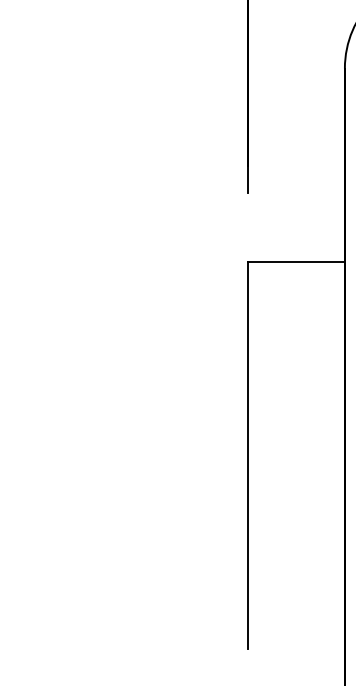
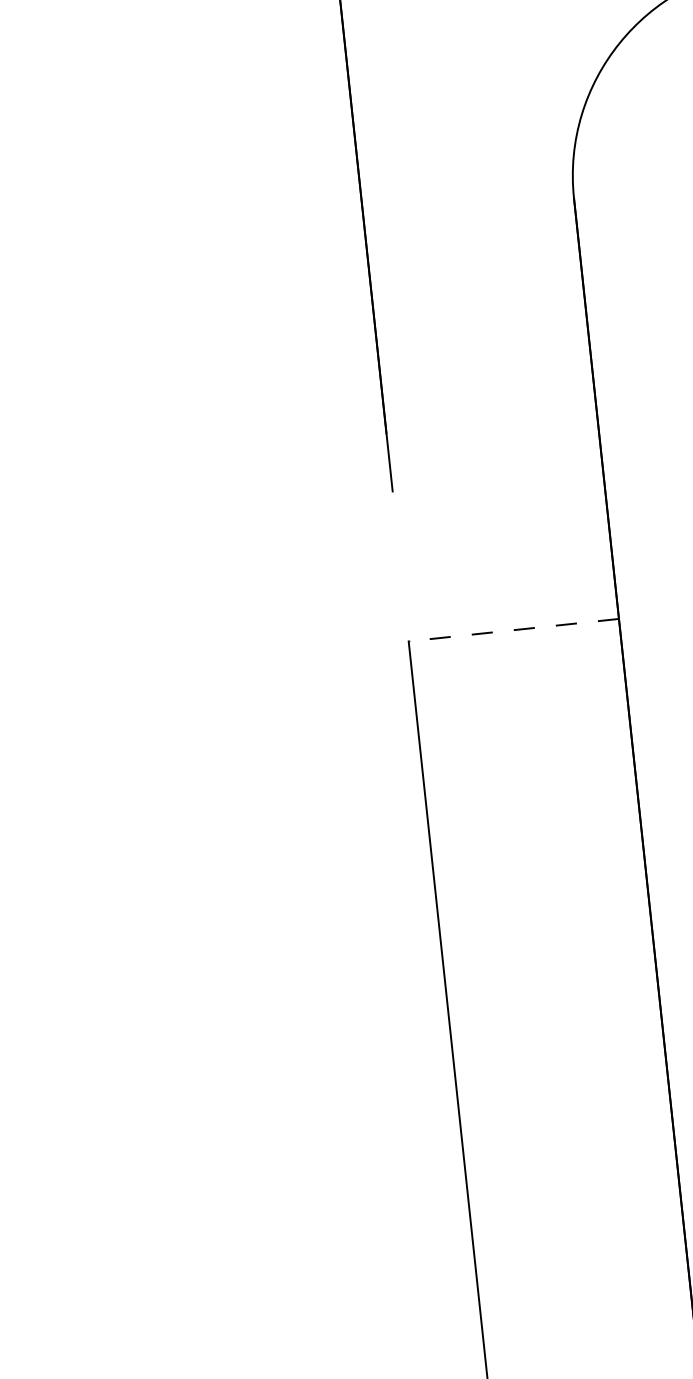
line: (296, 261) -> (513, 629), solid -> dashed

